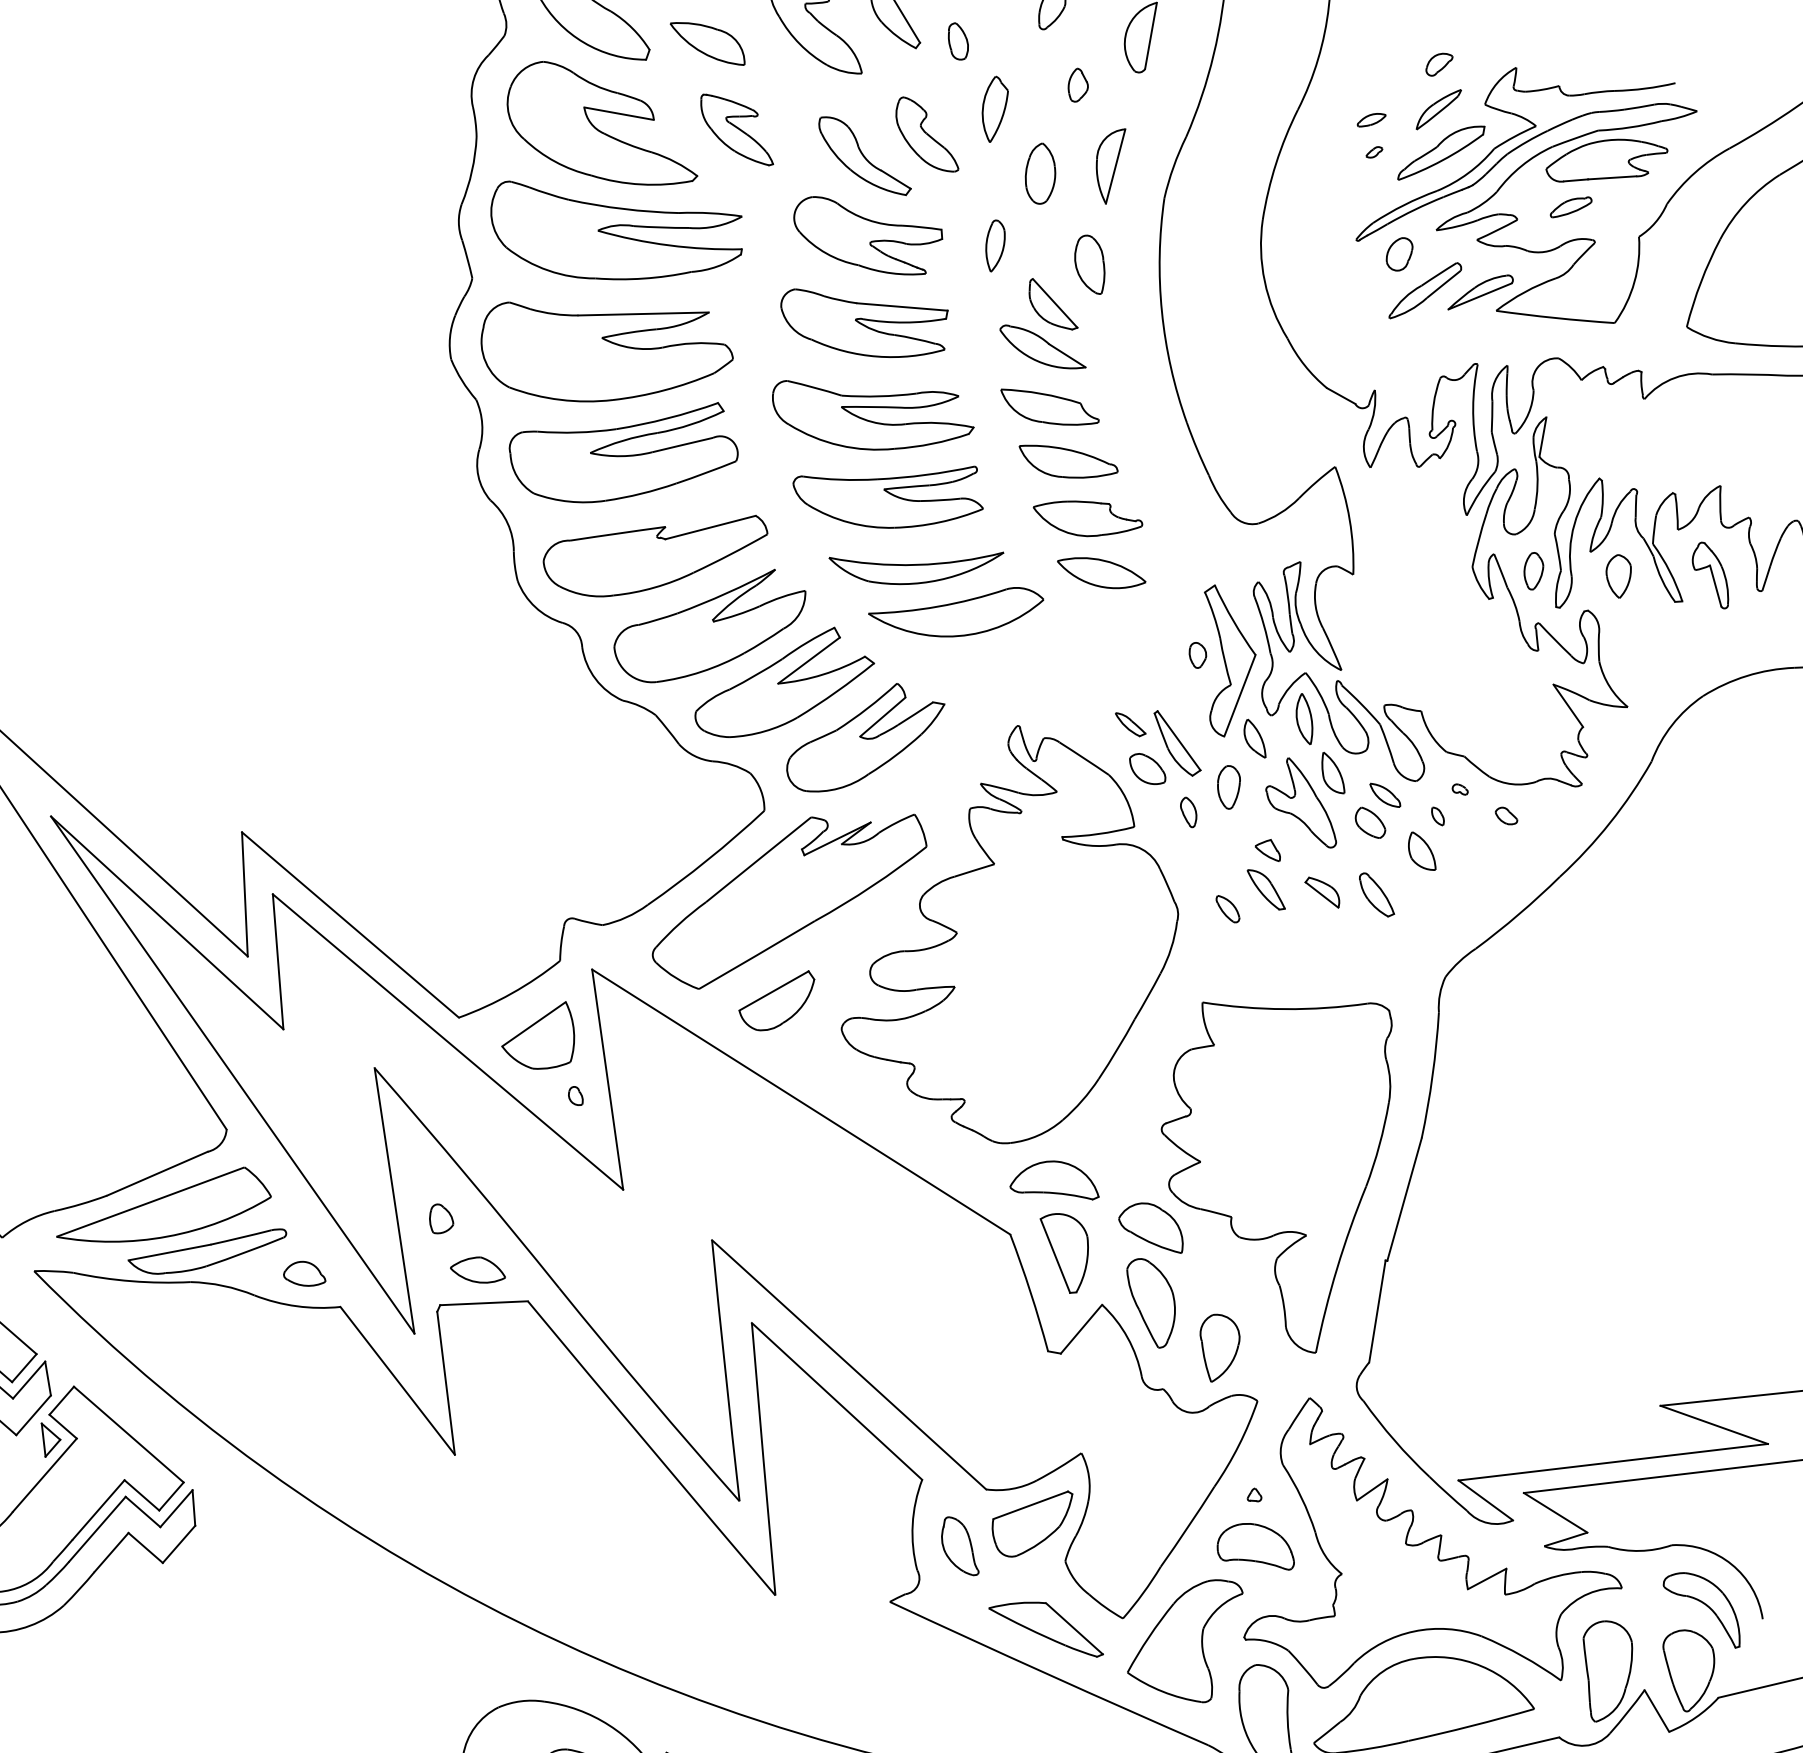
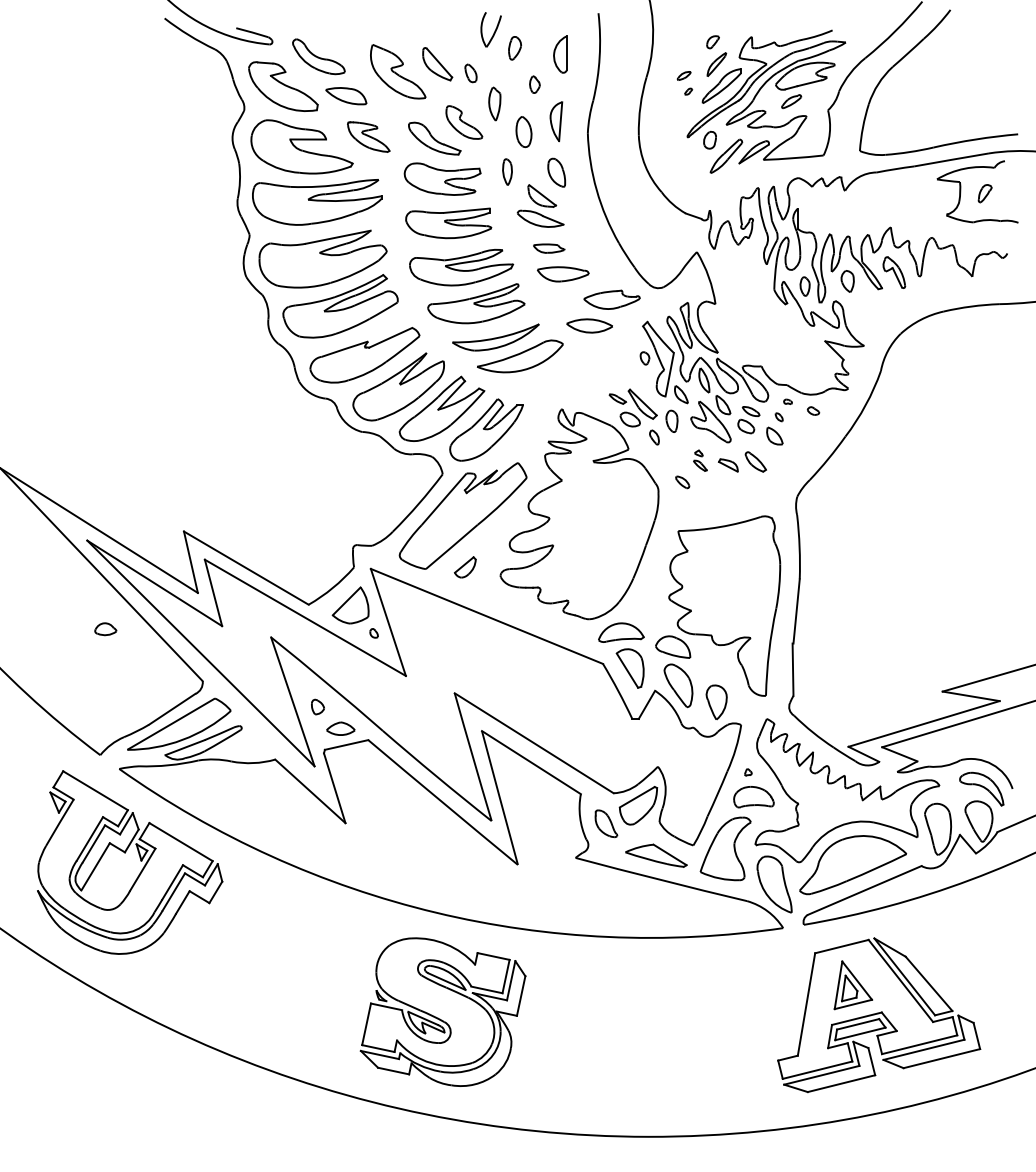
part: (1048, 408) -> (548, 248), size x0.6
part: (1086, 517) -> (611, 299), moved
part: (1270, 873) -> (700, 460), size x0.6
part: (776, 999) -> (465, 567), size x0.6
part: (304, 1274) -> (105, 629), moved

